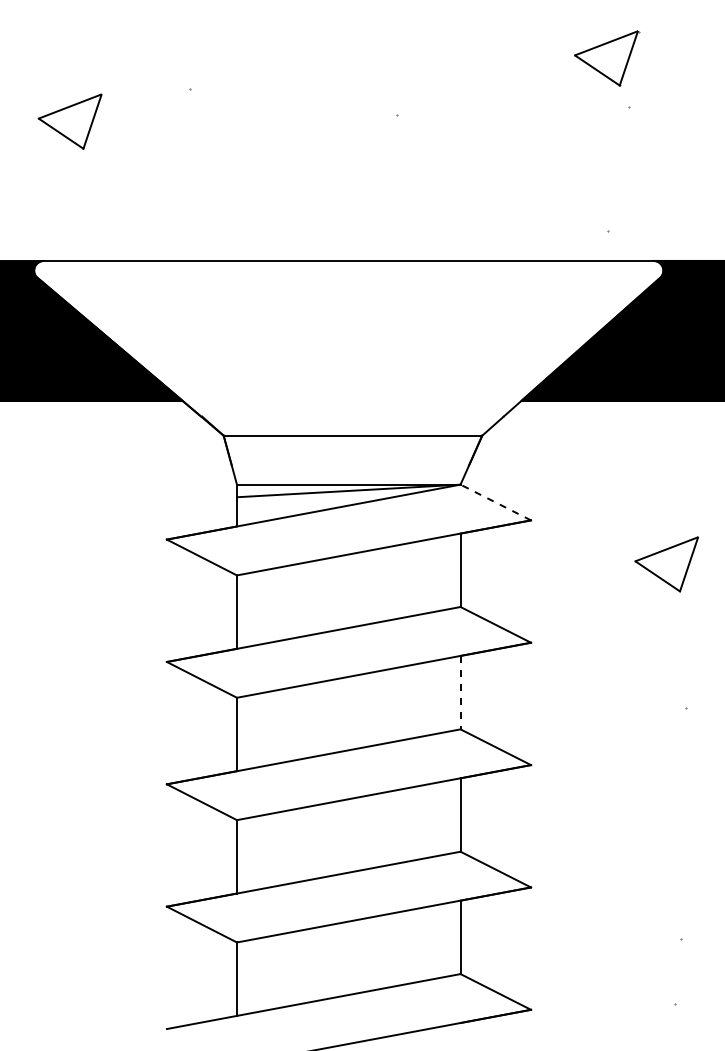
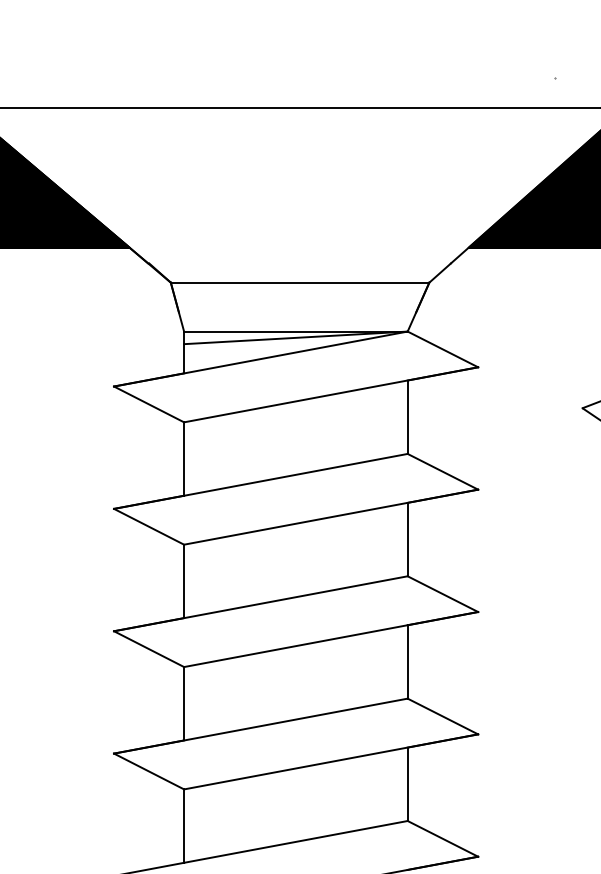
line: (495, 502) -> (442, 349), dashed -> solid
line: (460, 692) -> (407, 539), dashed -> solid

